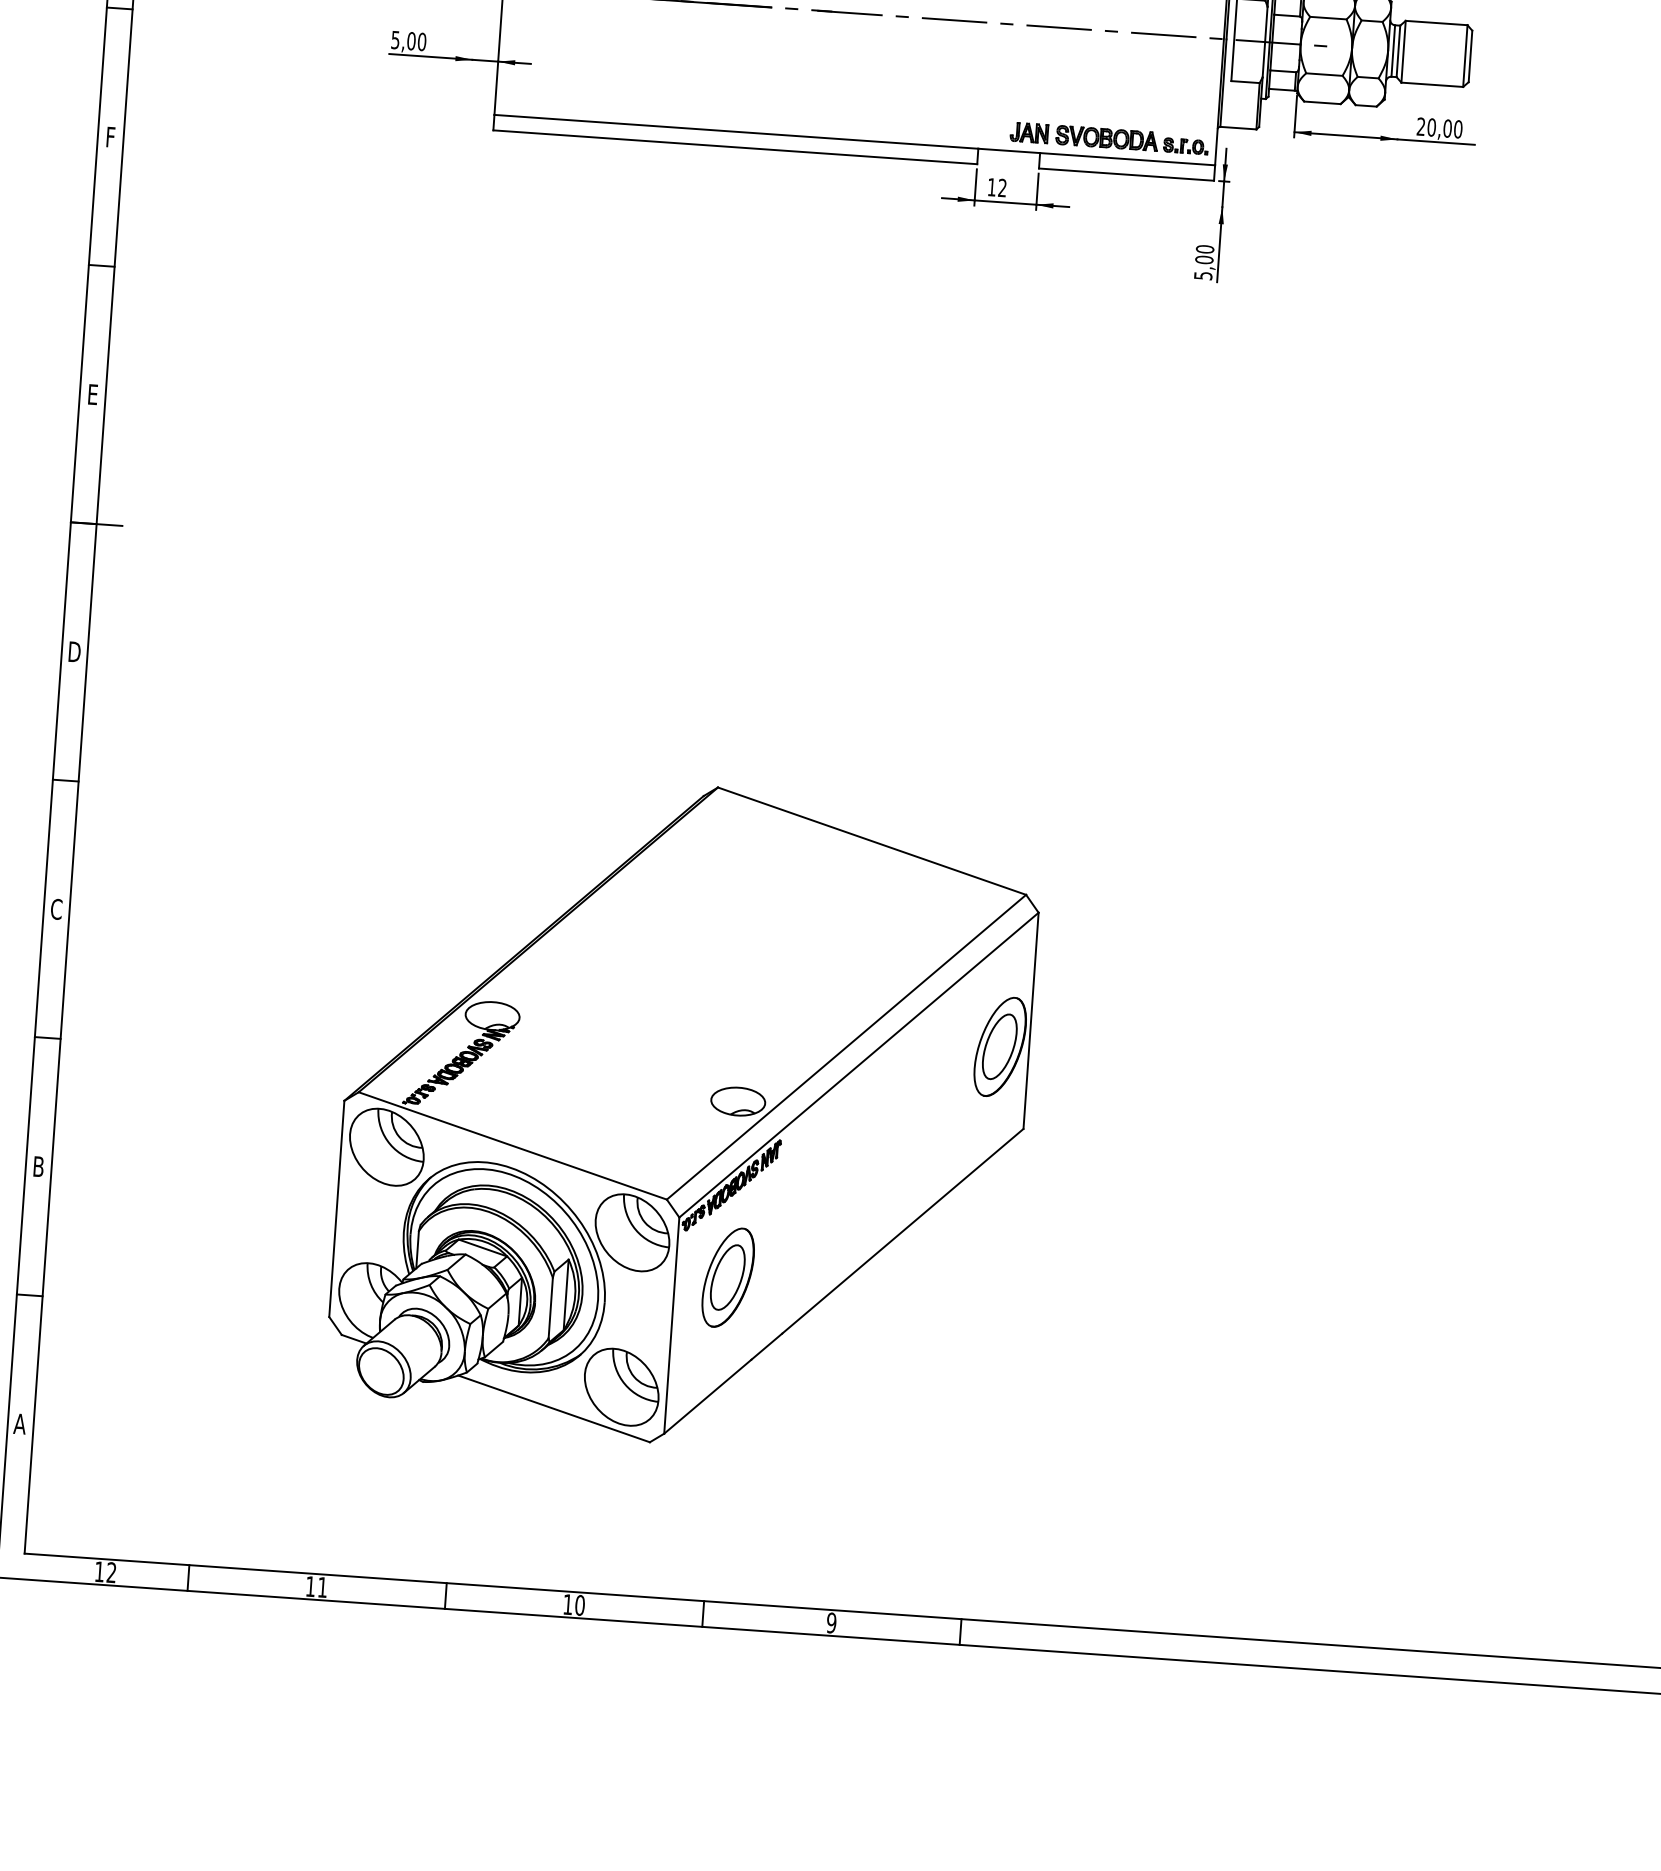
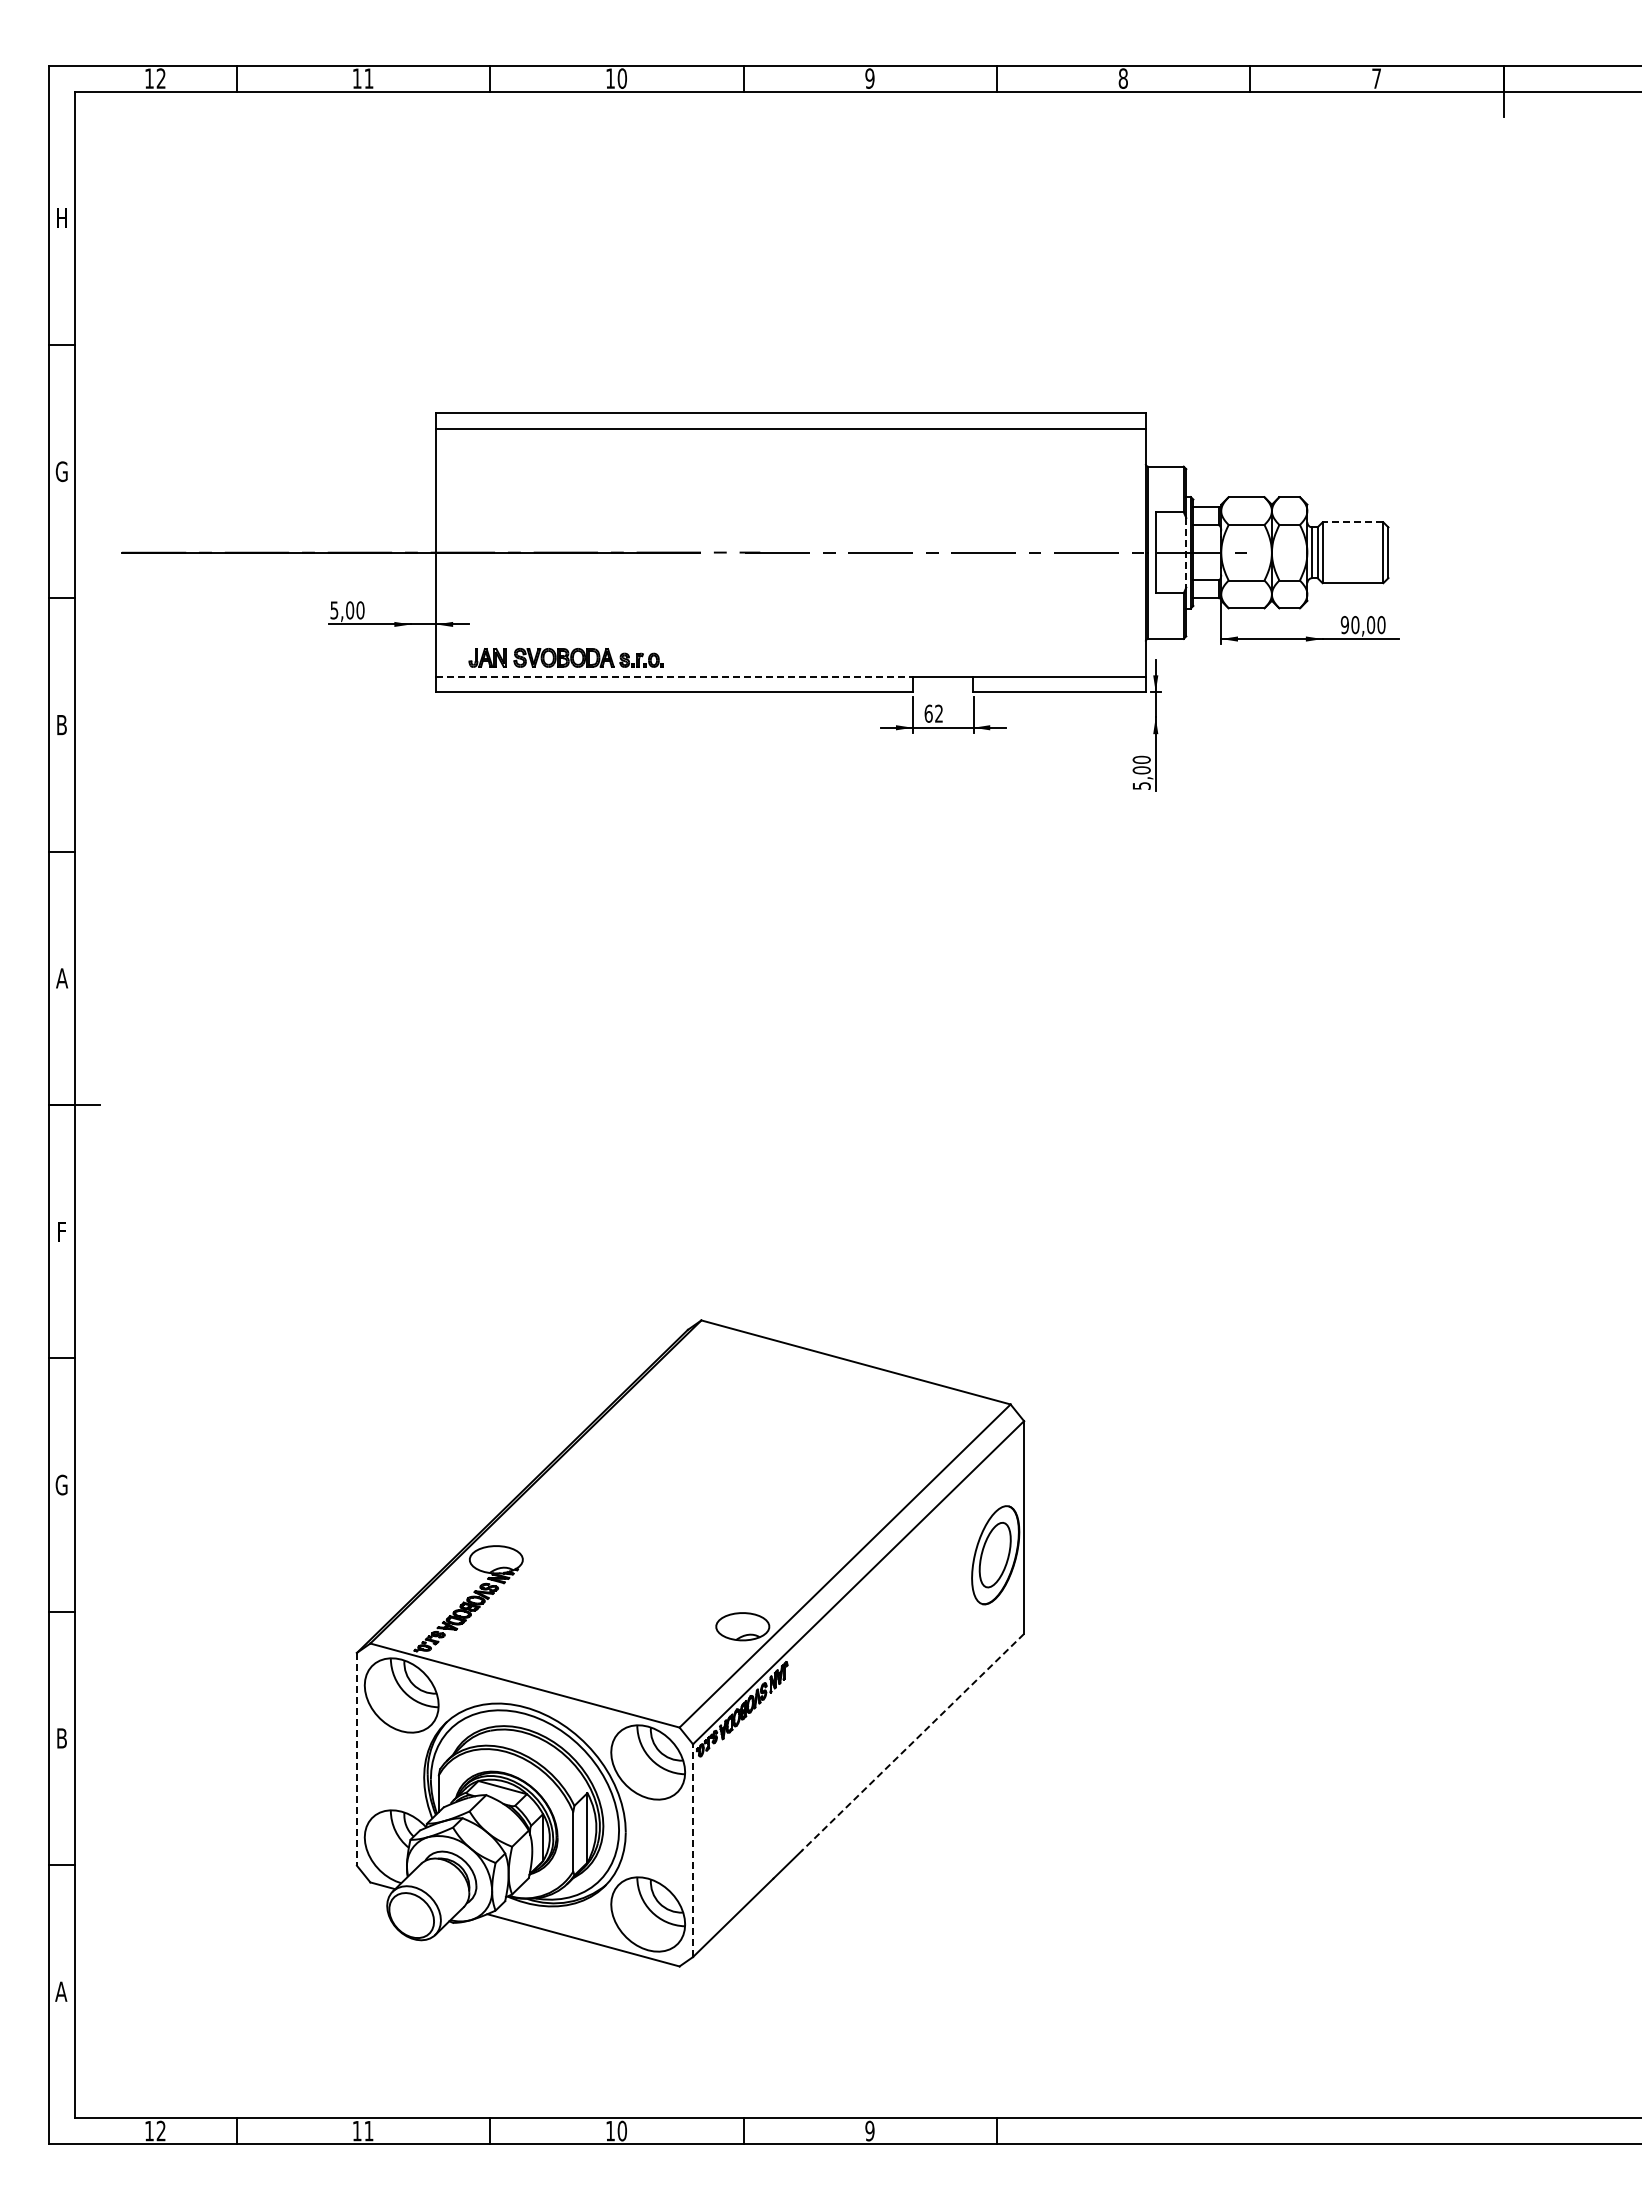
line: (1436, 23) -> (1352, 522), solid -> dashed
line: (1265, 41) -> (1186, 552), solid -> dashed
text: (1420, 127) -> (1344, 625), 20,00 -> 90,00
line: (737, 131) -> (675, 676), solid -> dashed
text: (110, 137) -> (61, 725), F -> B
part: (1108, 138) -> (565, 657), moved
text: (991, 187) -> (928, 713), 12 -> 62
text: (93, 394) -> (62, 978), E -> A
text: (74, 651) -> (61, 1231), D -> F
text: (56, 908) -> (61, 1484), C -> G
line: (336, 1209) -> (356, 1759), solid -> dashed
line: (902, 1231) -> (912, 1742), solid -> dashed
part: (727, 1277) -> (744, 1799), removed
line: (672, 1325) -> (693, 1850), solid -> dashed

